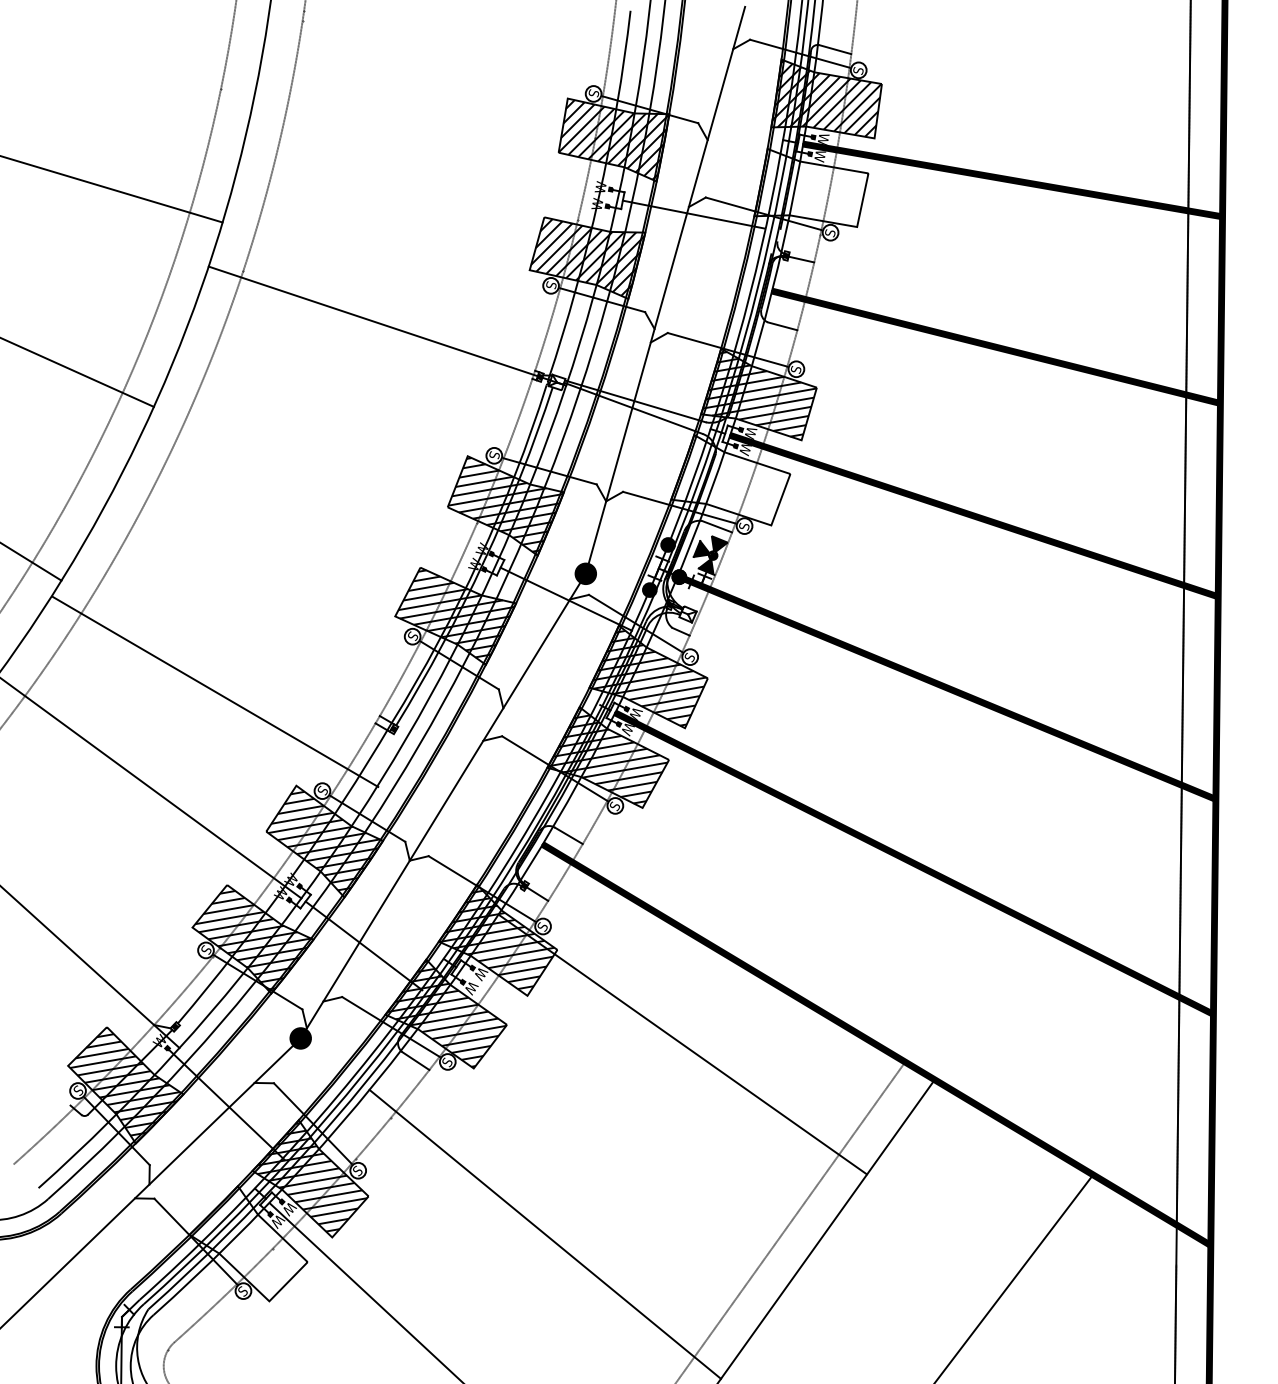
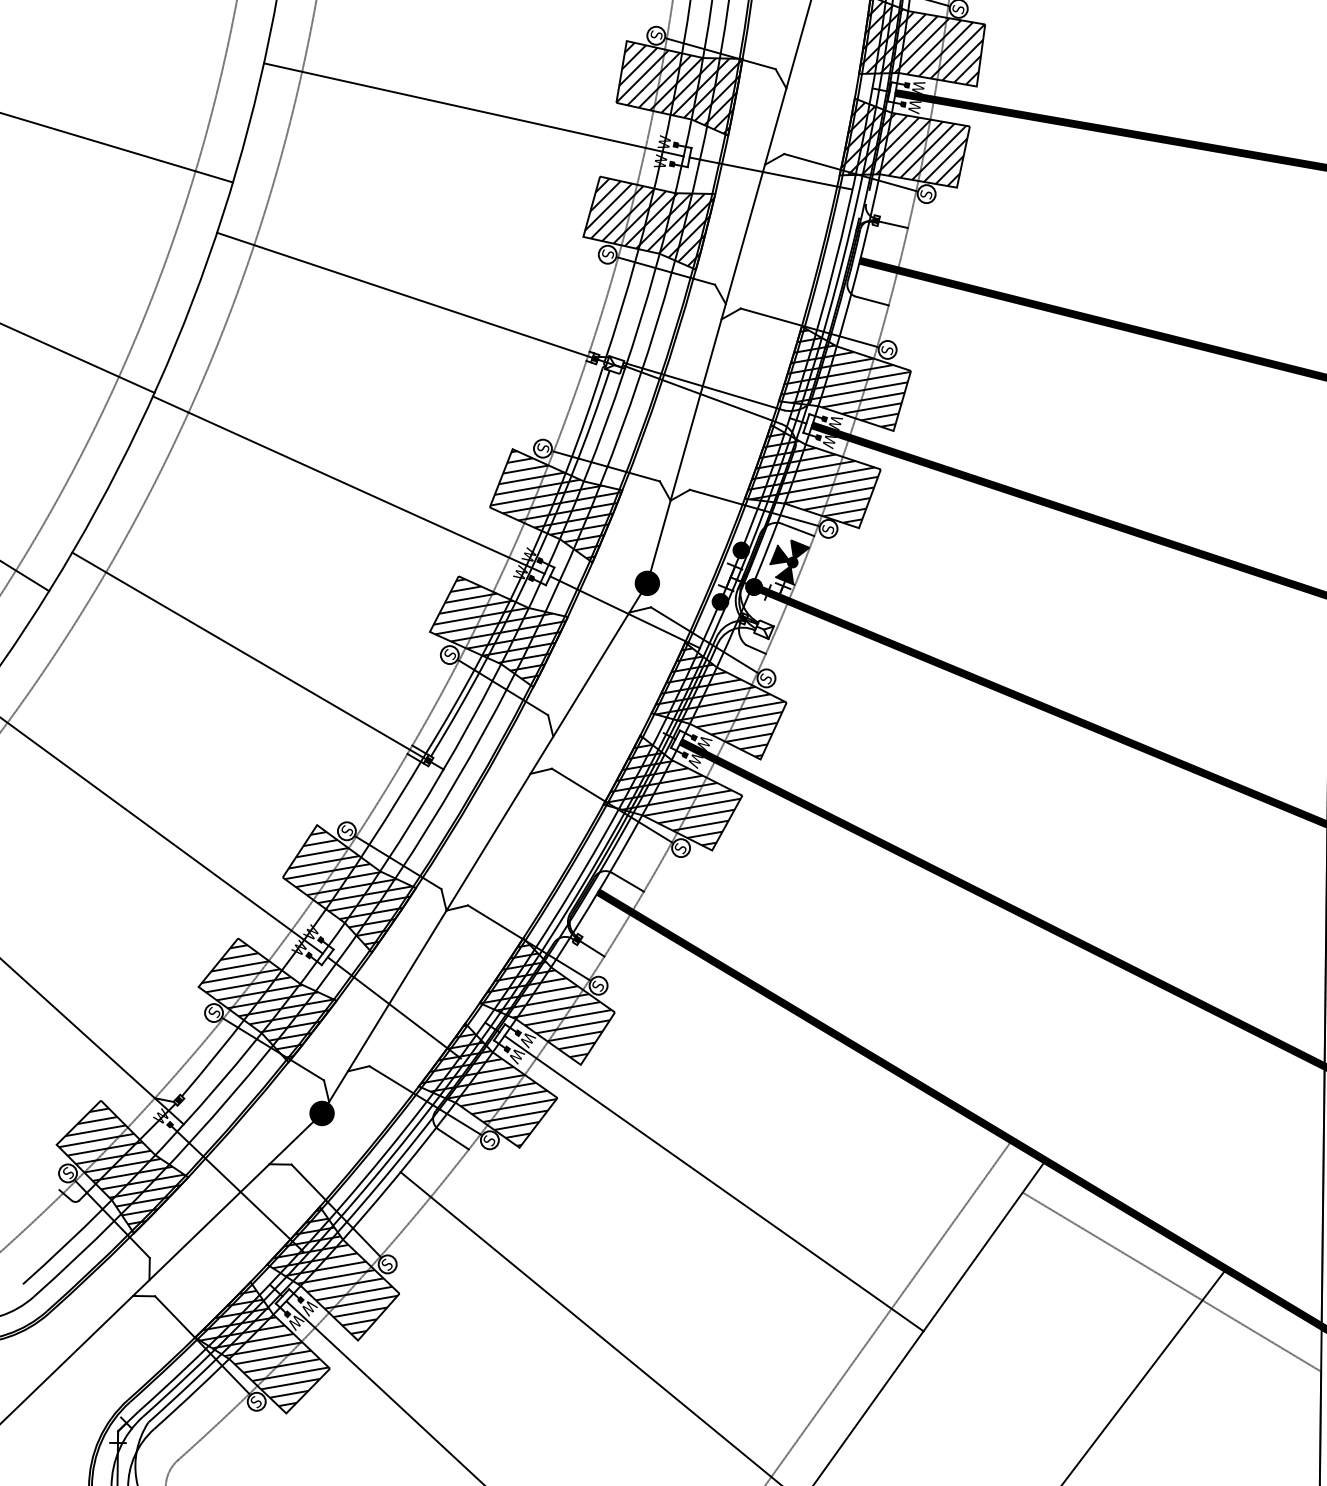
line: (433, 158) -> (473, 109), added
hatch: (810, 187) -> (903, 142), added
hatch: (731, 477) -> (813, 473), added
line: (323, 487) -> (348, 484), added
line: (215, 691) -> (257, 660), moved
line: (682, 1044) -> (713, 1183), moved
line: (1045, 1185) -> (1171, 1281), added
hatch: (249, 1243) -> (263, 1347), added

